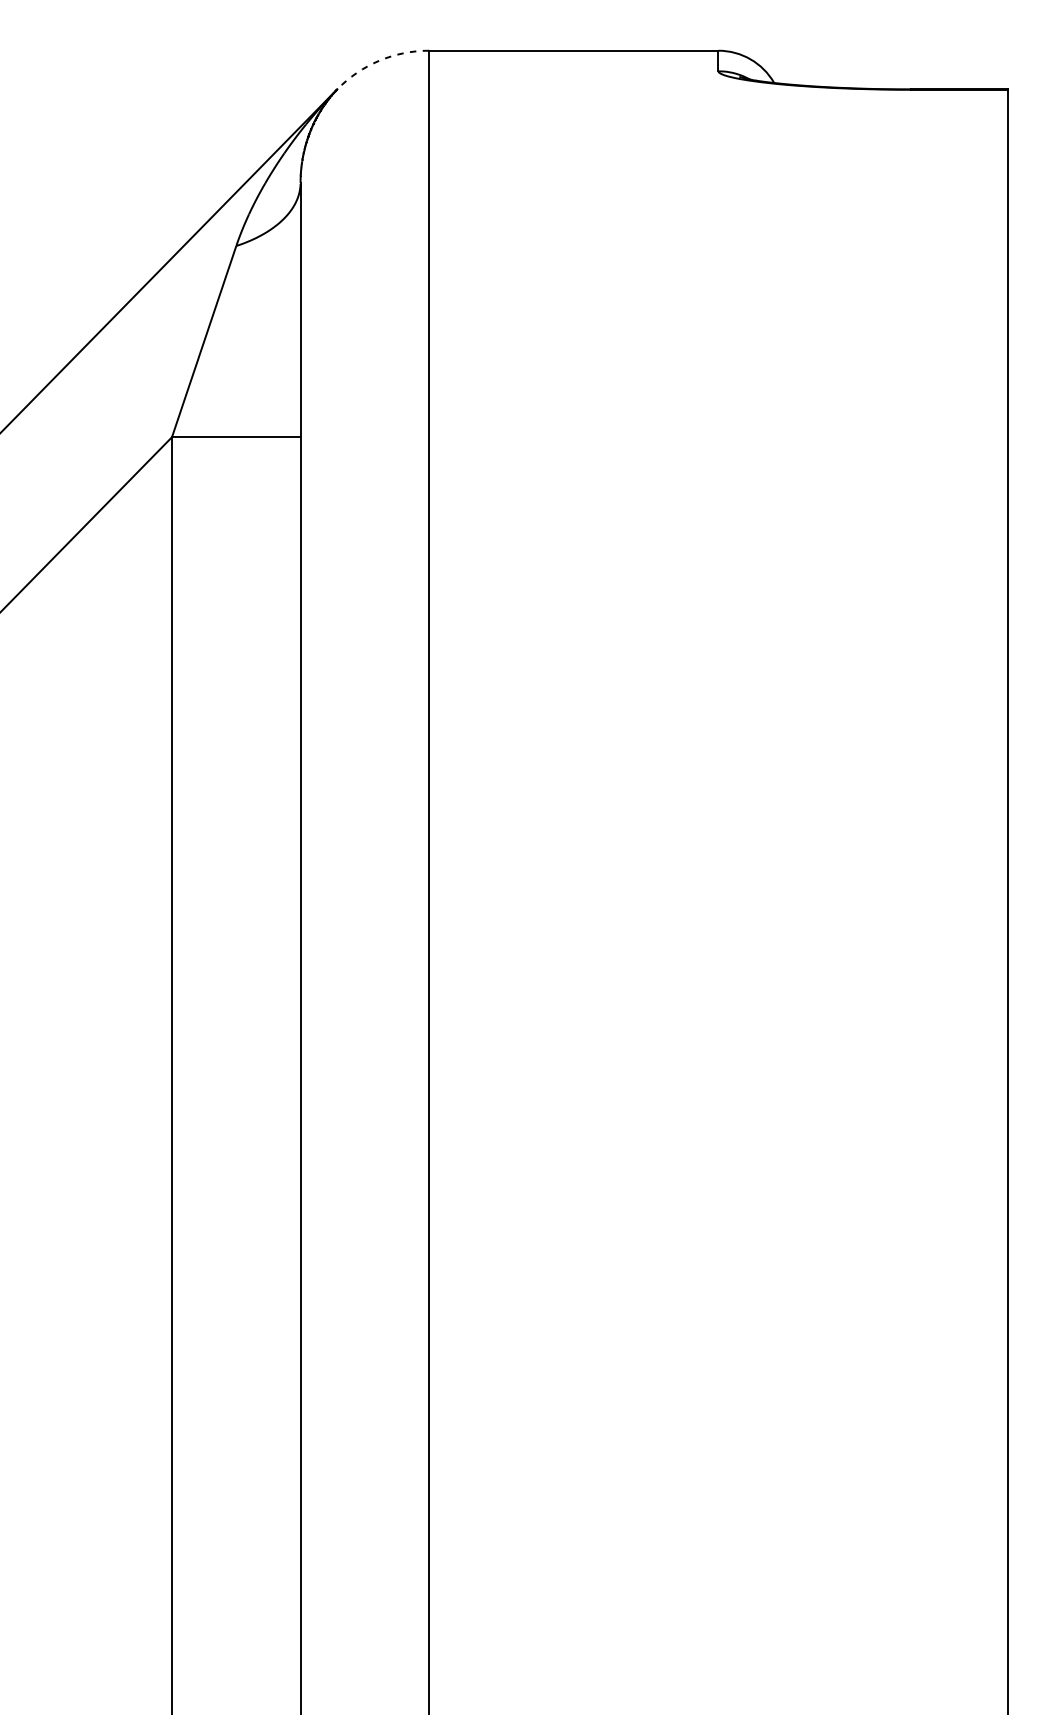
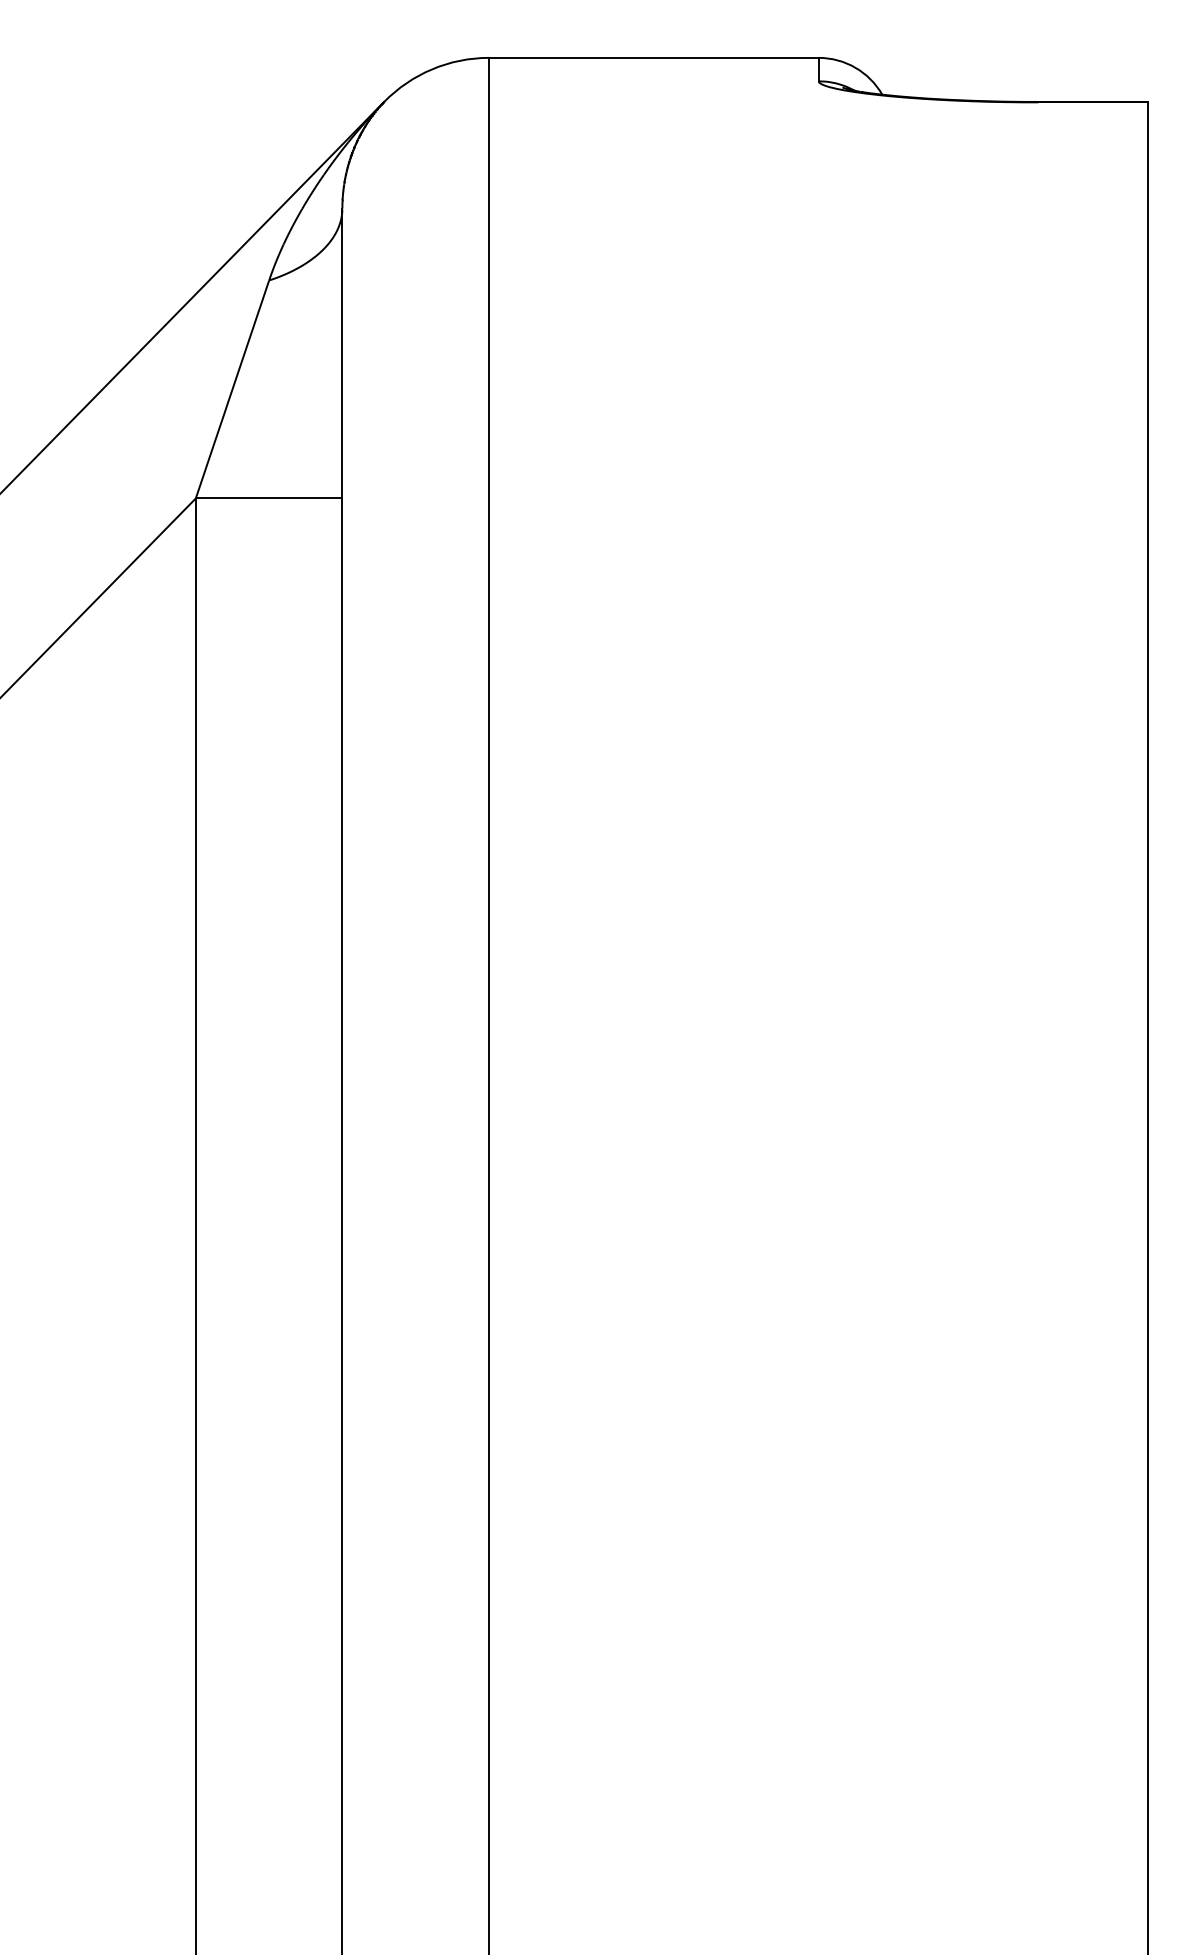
arc: (379, 60) -> (432, 69), dashed -> solid

